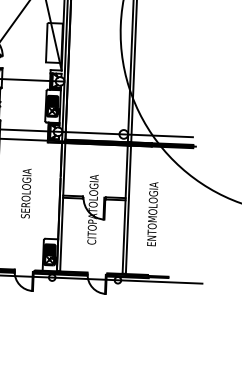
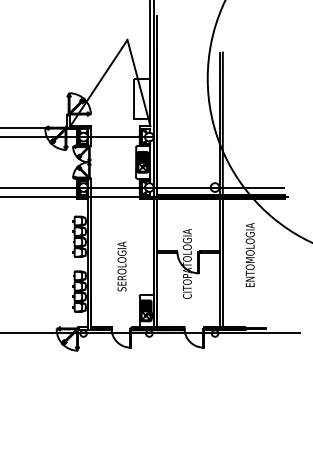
text: (25, 193) -> (121, 266), moved
text: (152, 213) -> (249, 254), moved

